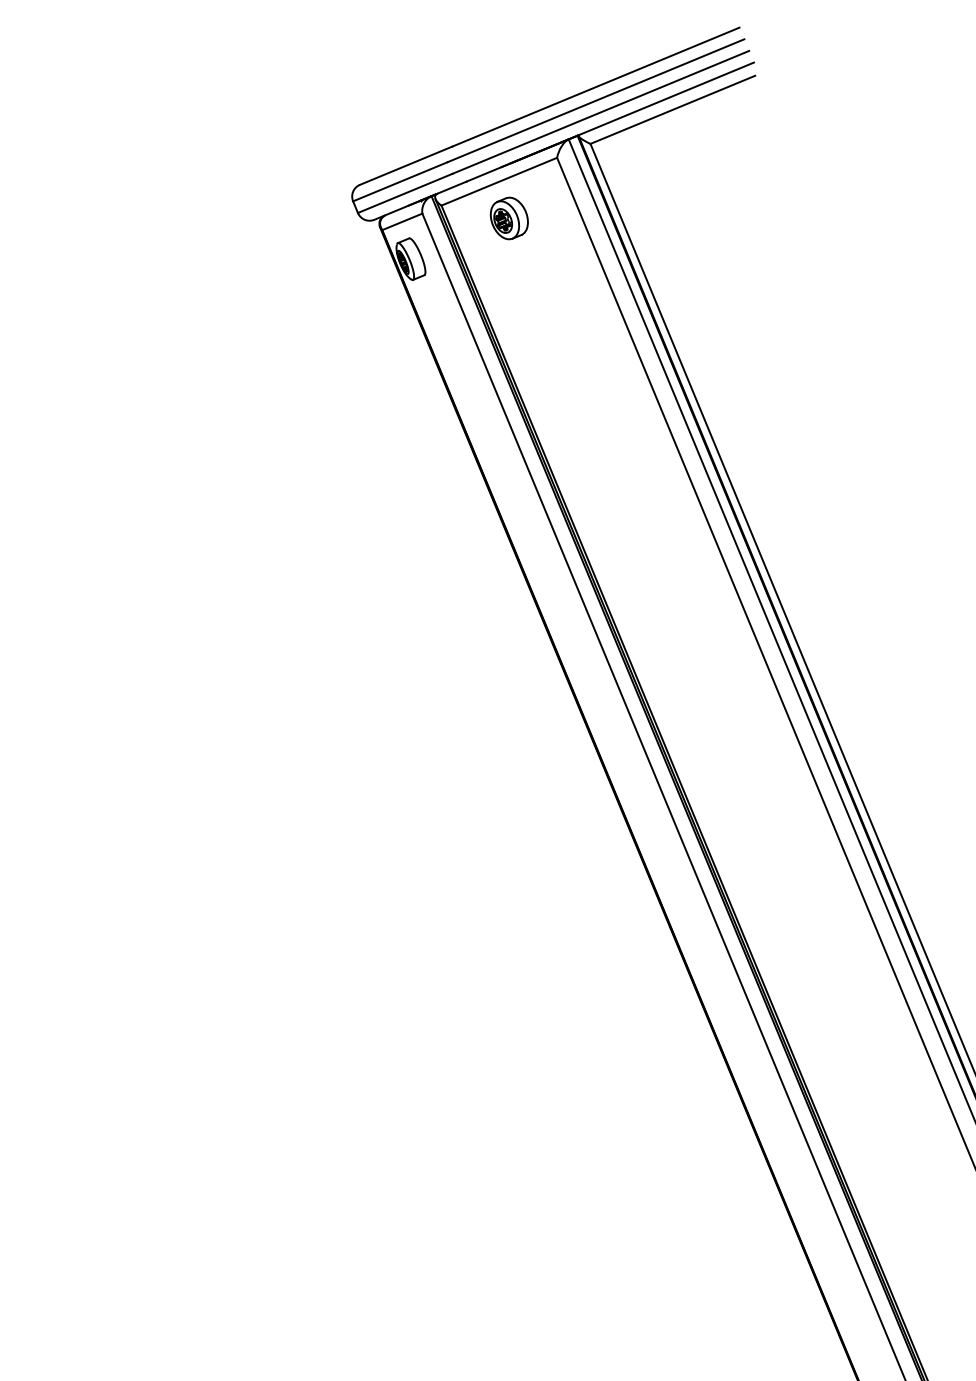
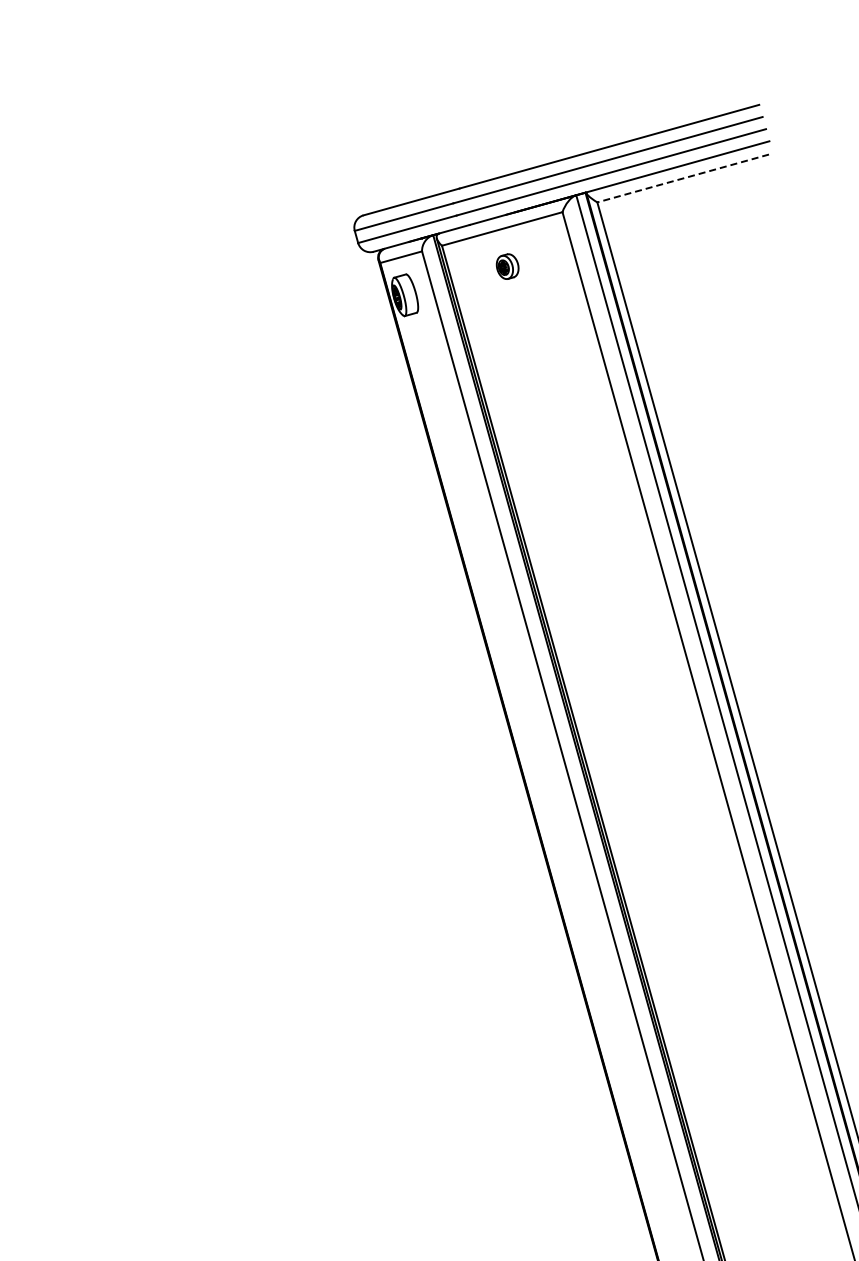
line: (672, 110) -> (682, 179), solid -> dashed
part: (508, 218) -> (506, 266), size x0.6

